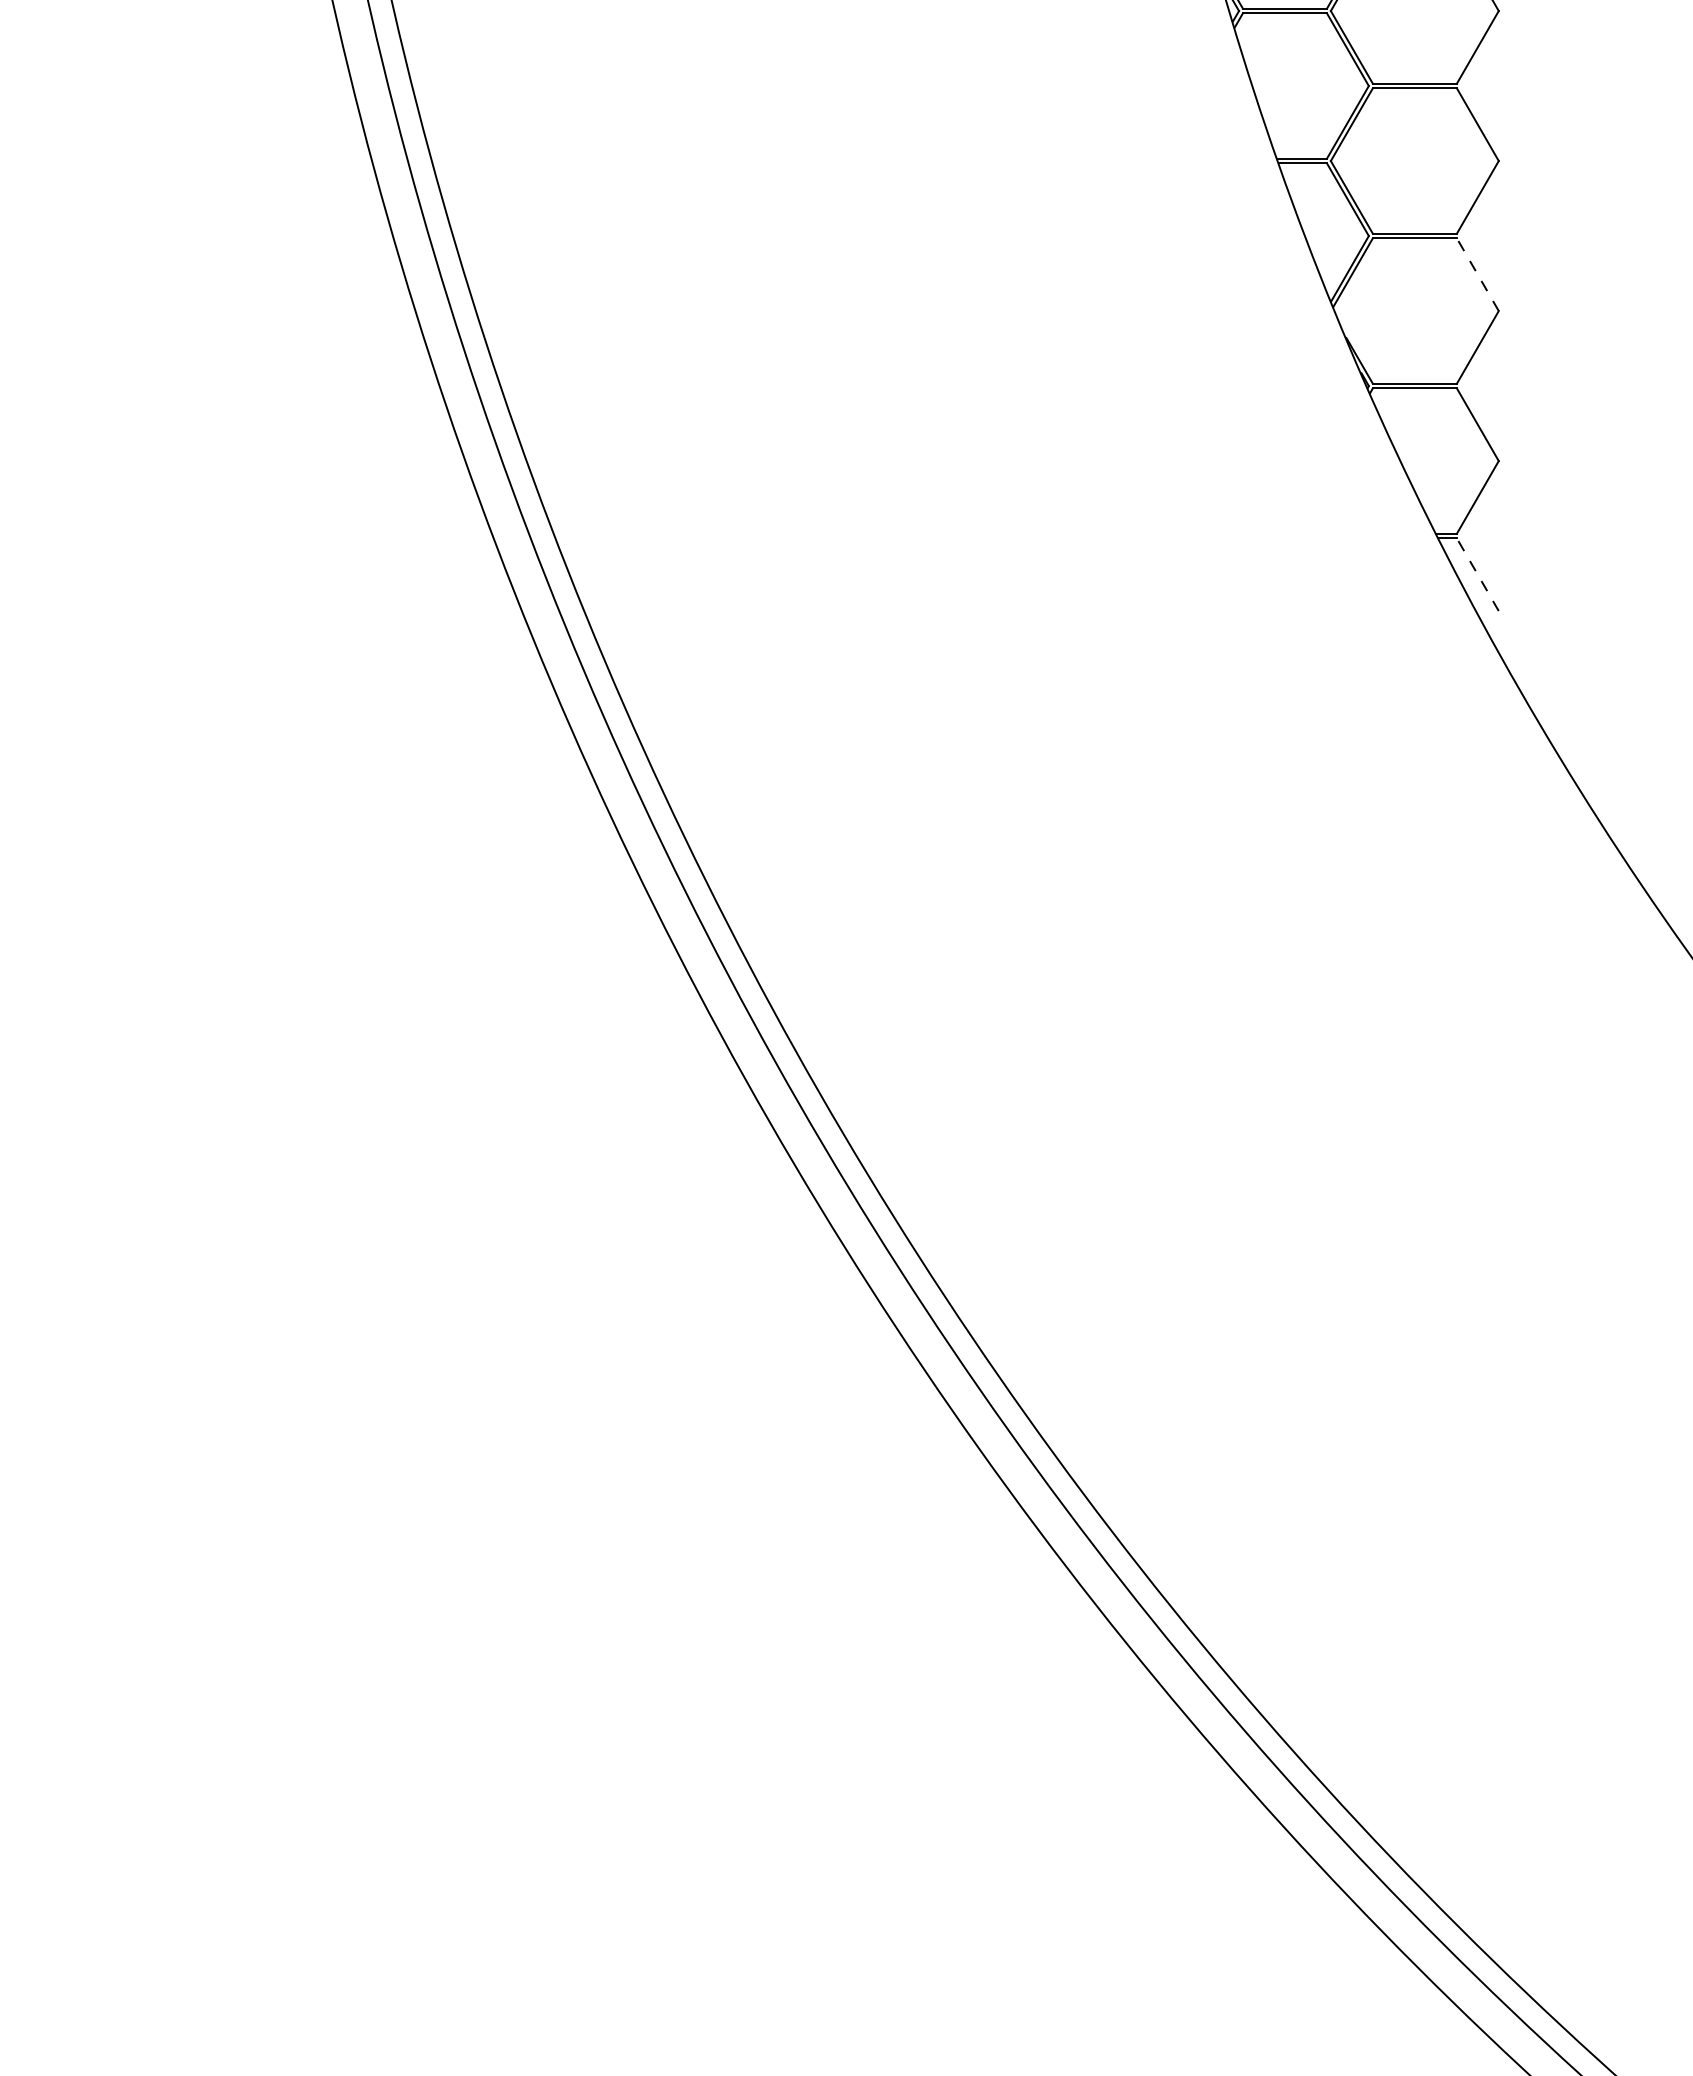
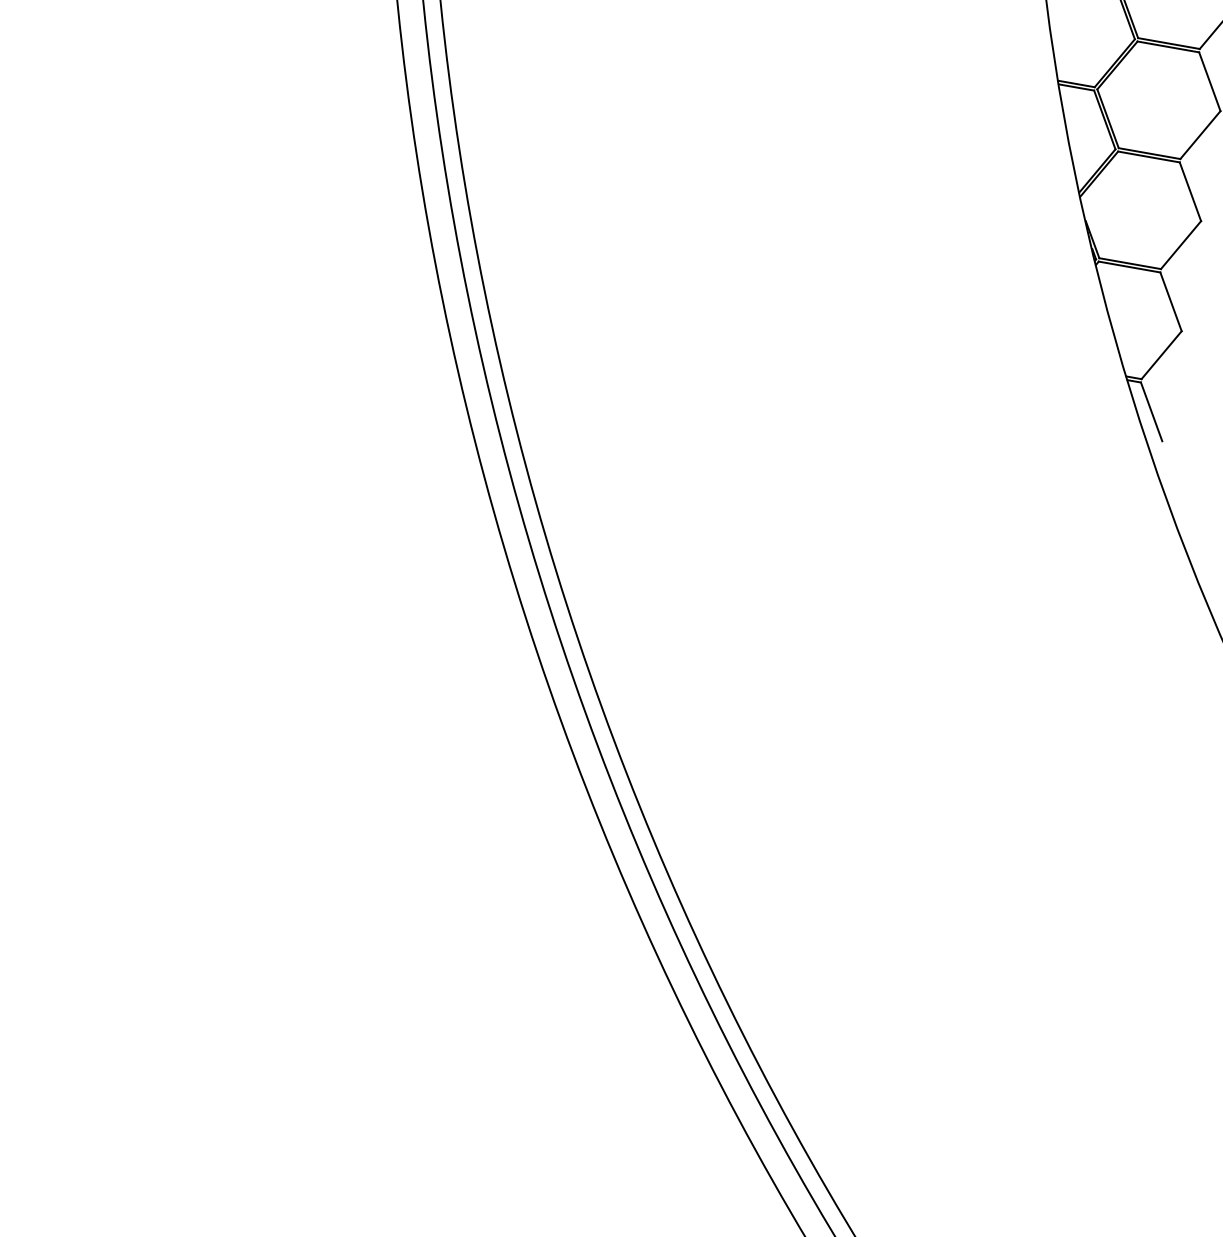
line: (1477, 274) -> (1190, 191), dashed -> solid
line: (1477, 574) -> (1151, 411), dashed -> solid

